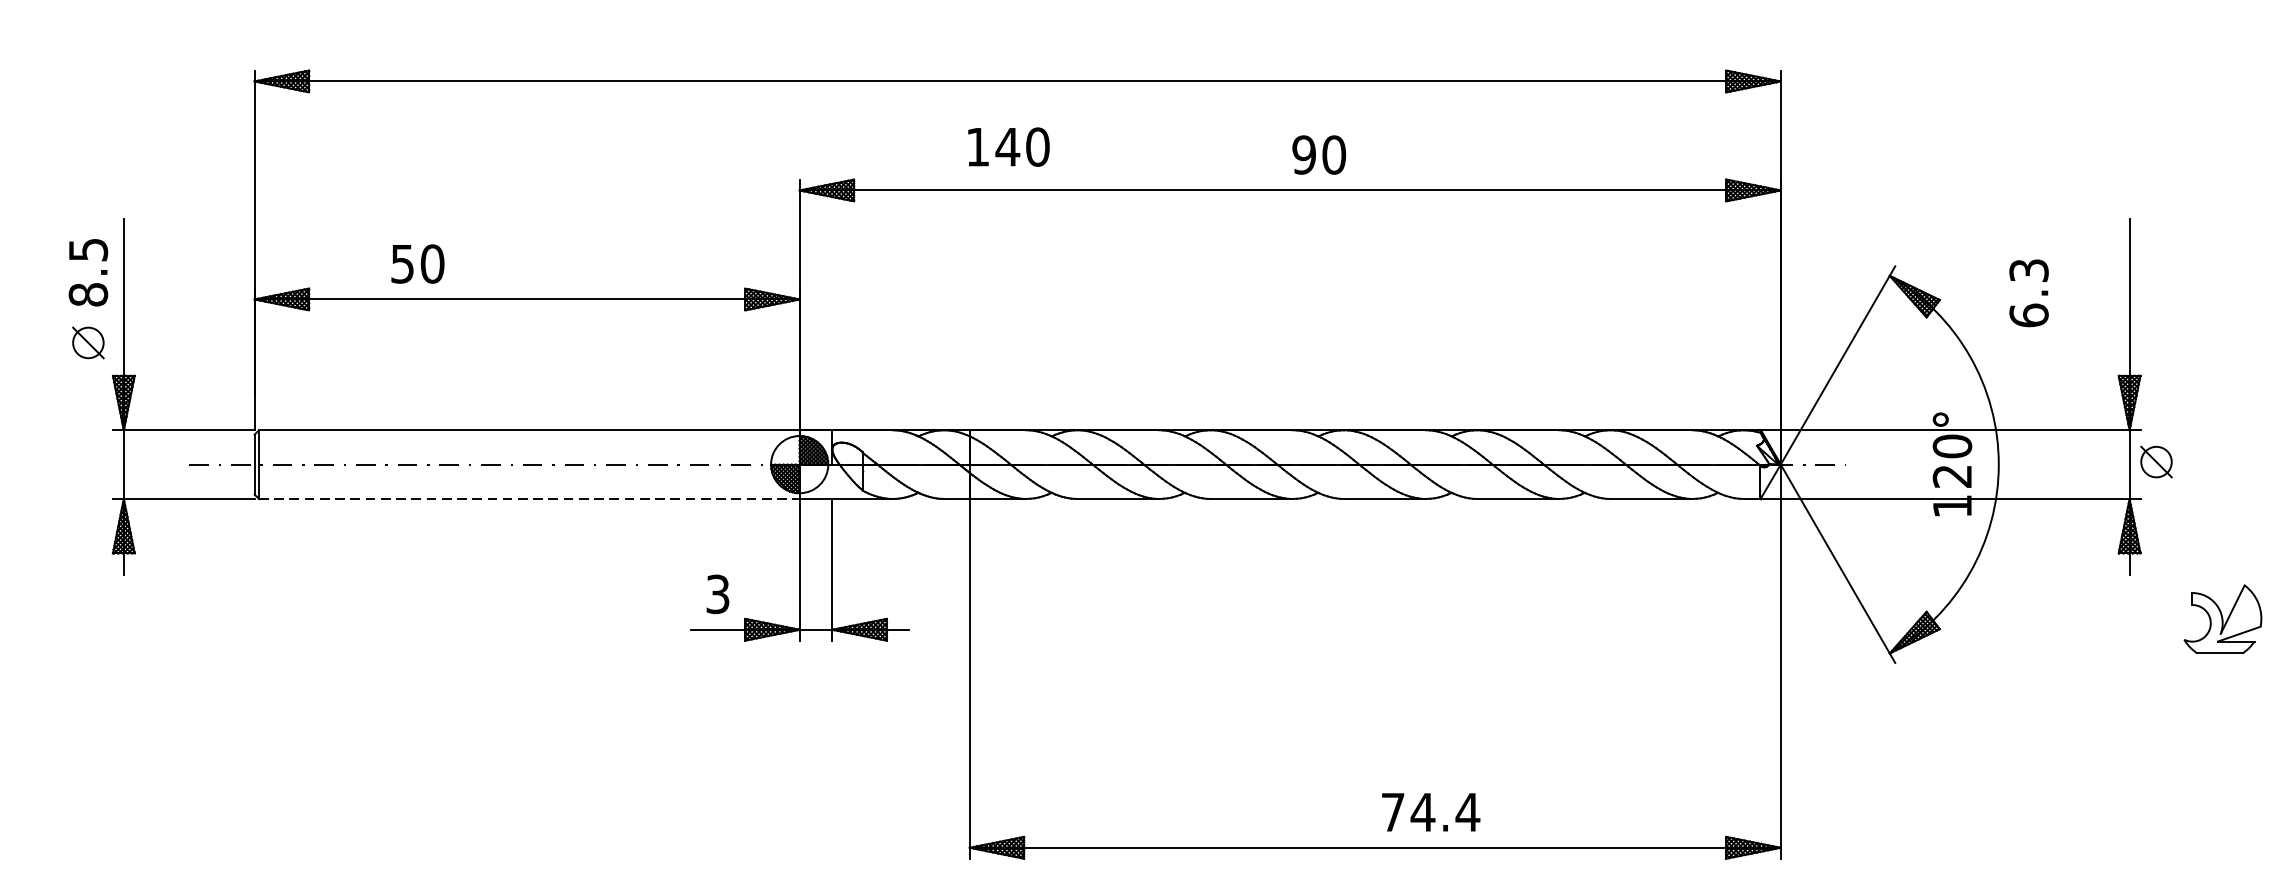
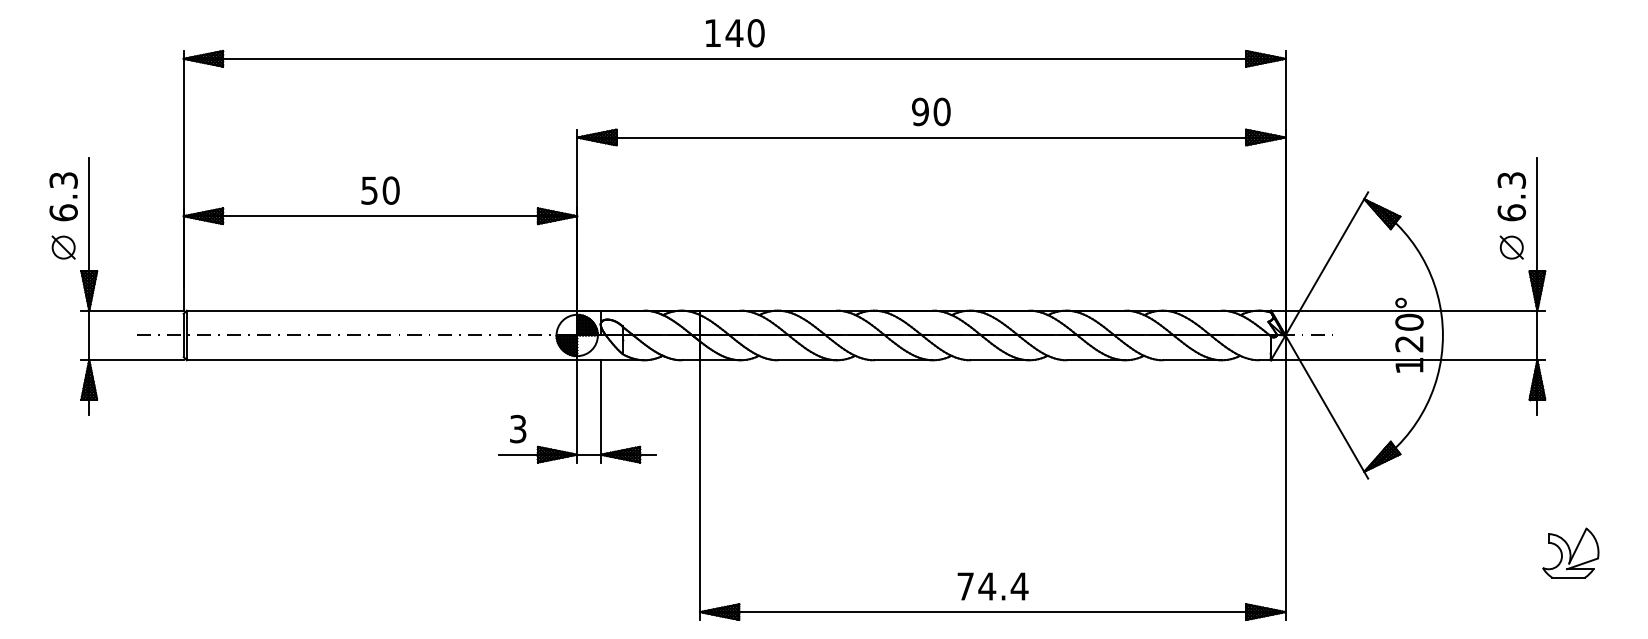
text: (1009, 147) -> (735, 33), moved
text: (1319, 154) -> (931, 111), moved
text: (417, 263) -> (380, 190), moved
text: (88, 272) -> (63, 196), 8.5 -> 6.3
text: (2028, 292) -> (1511, 196), moved
part: (2156, 461) -> (1511, 247), moved
line: (529, 499) -> (382, 360), dashed -> solid
part: (2222, 618) -> (1570, 552), moved
text: (1430, 812) -> (992, 586), moved

